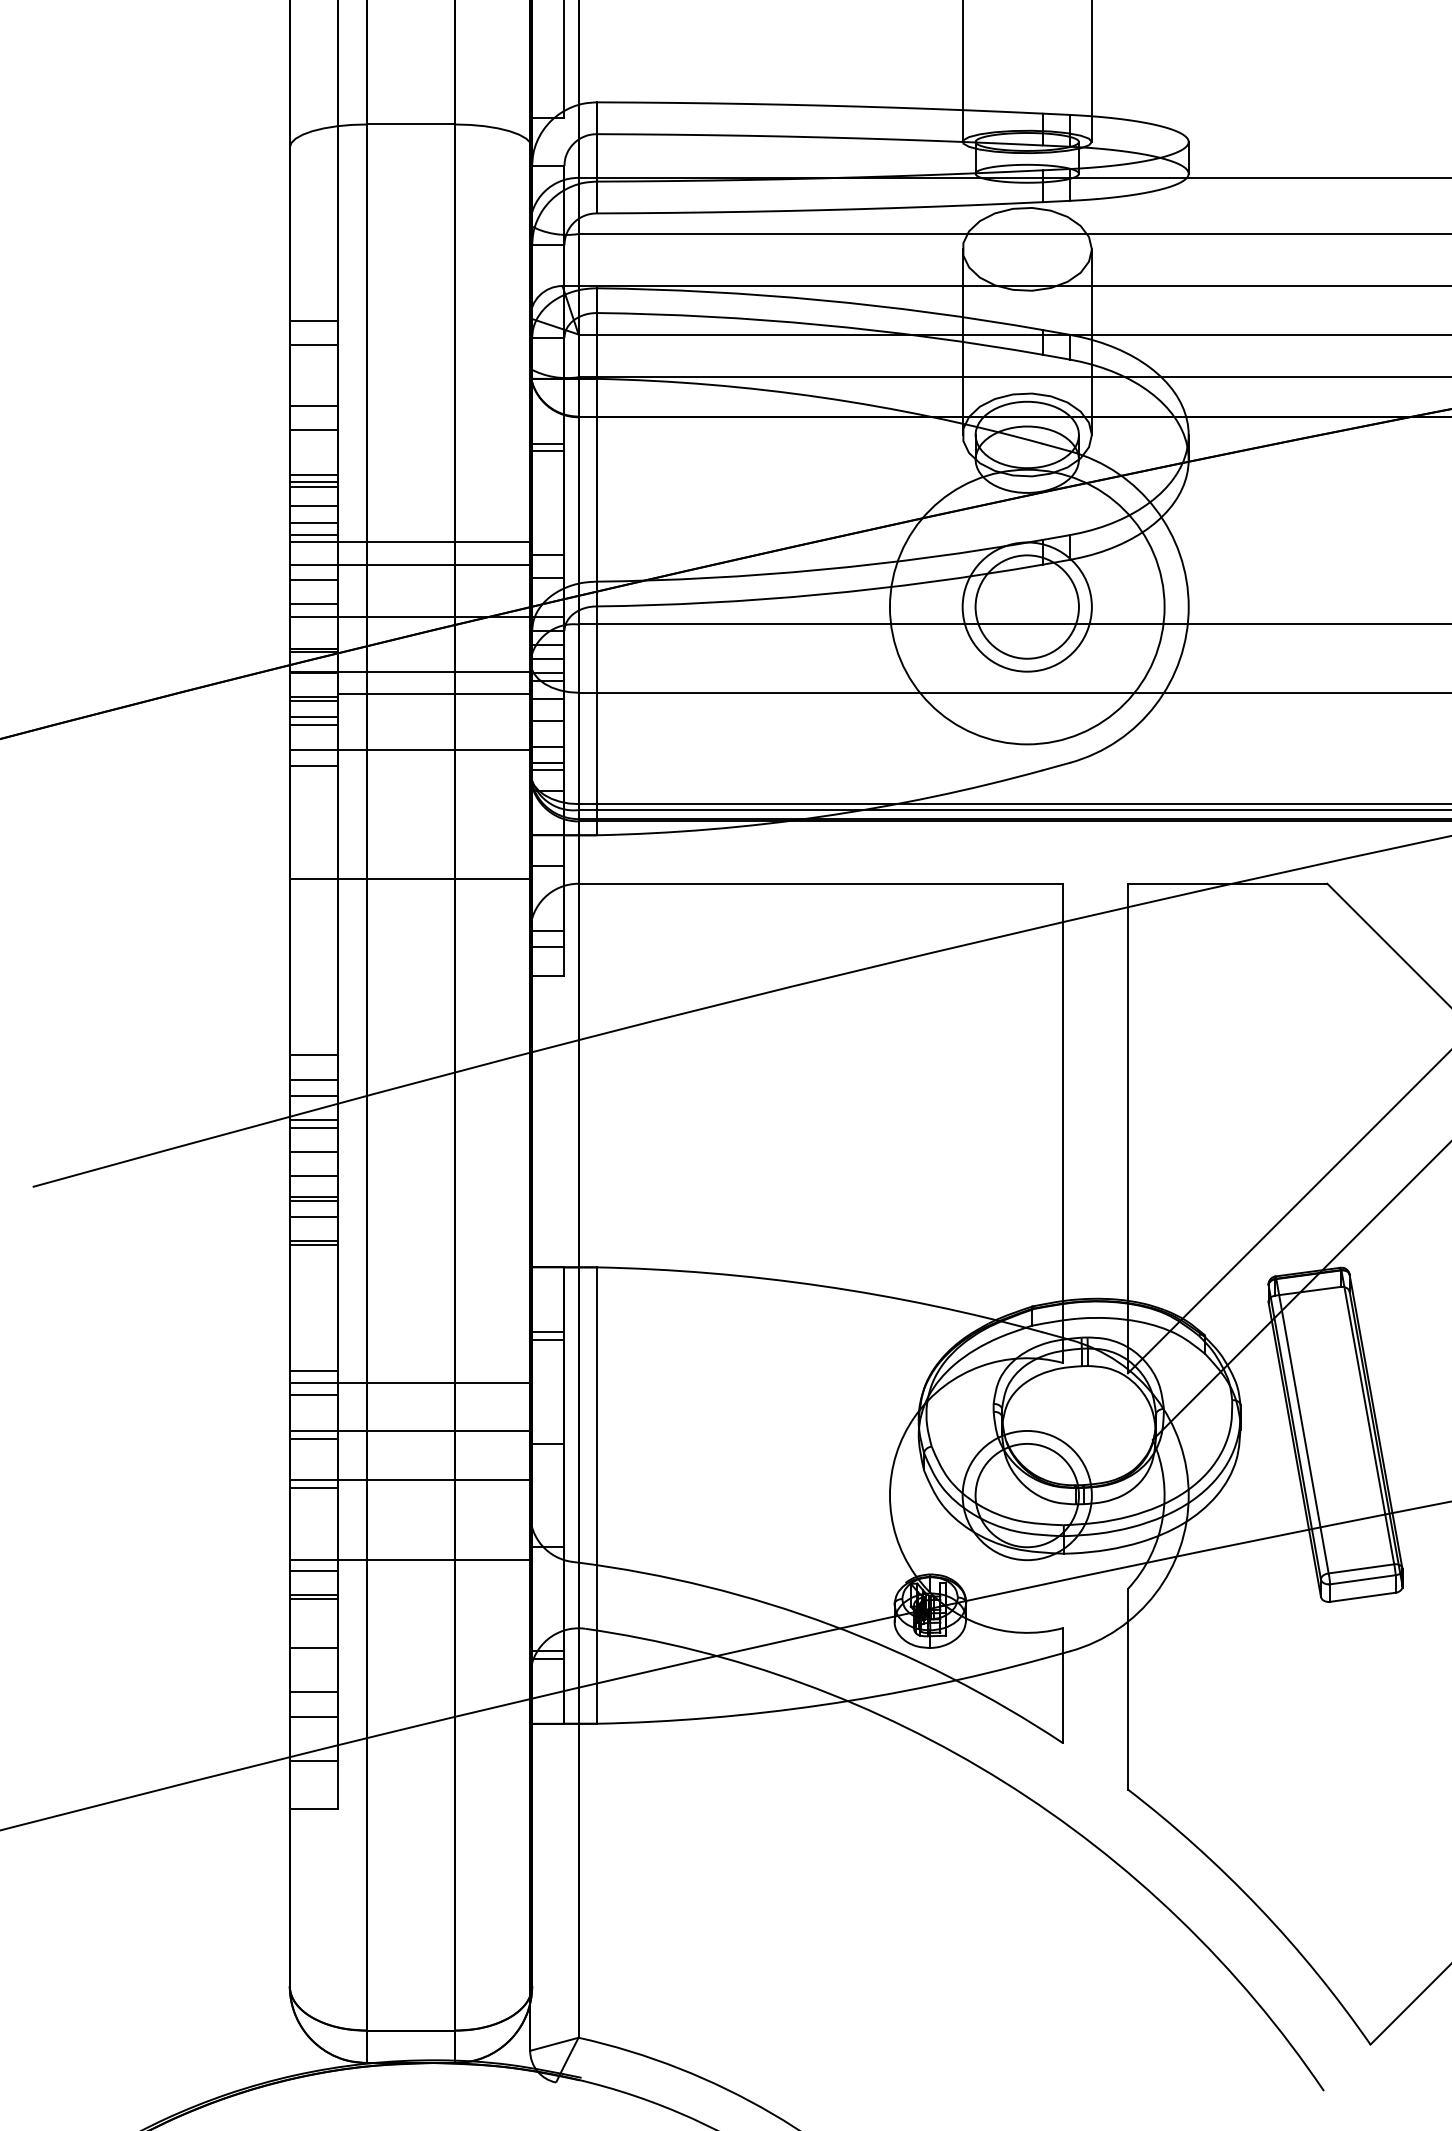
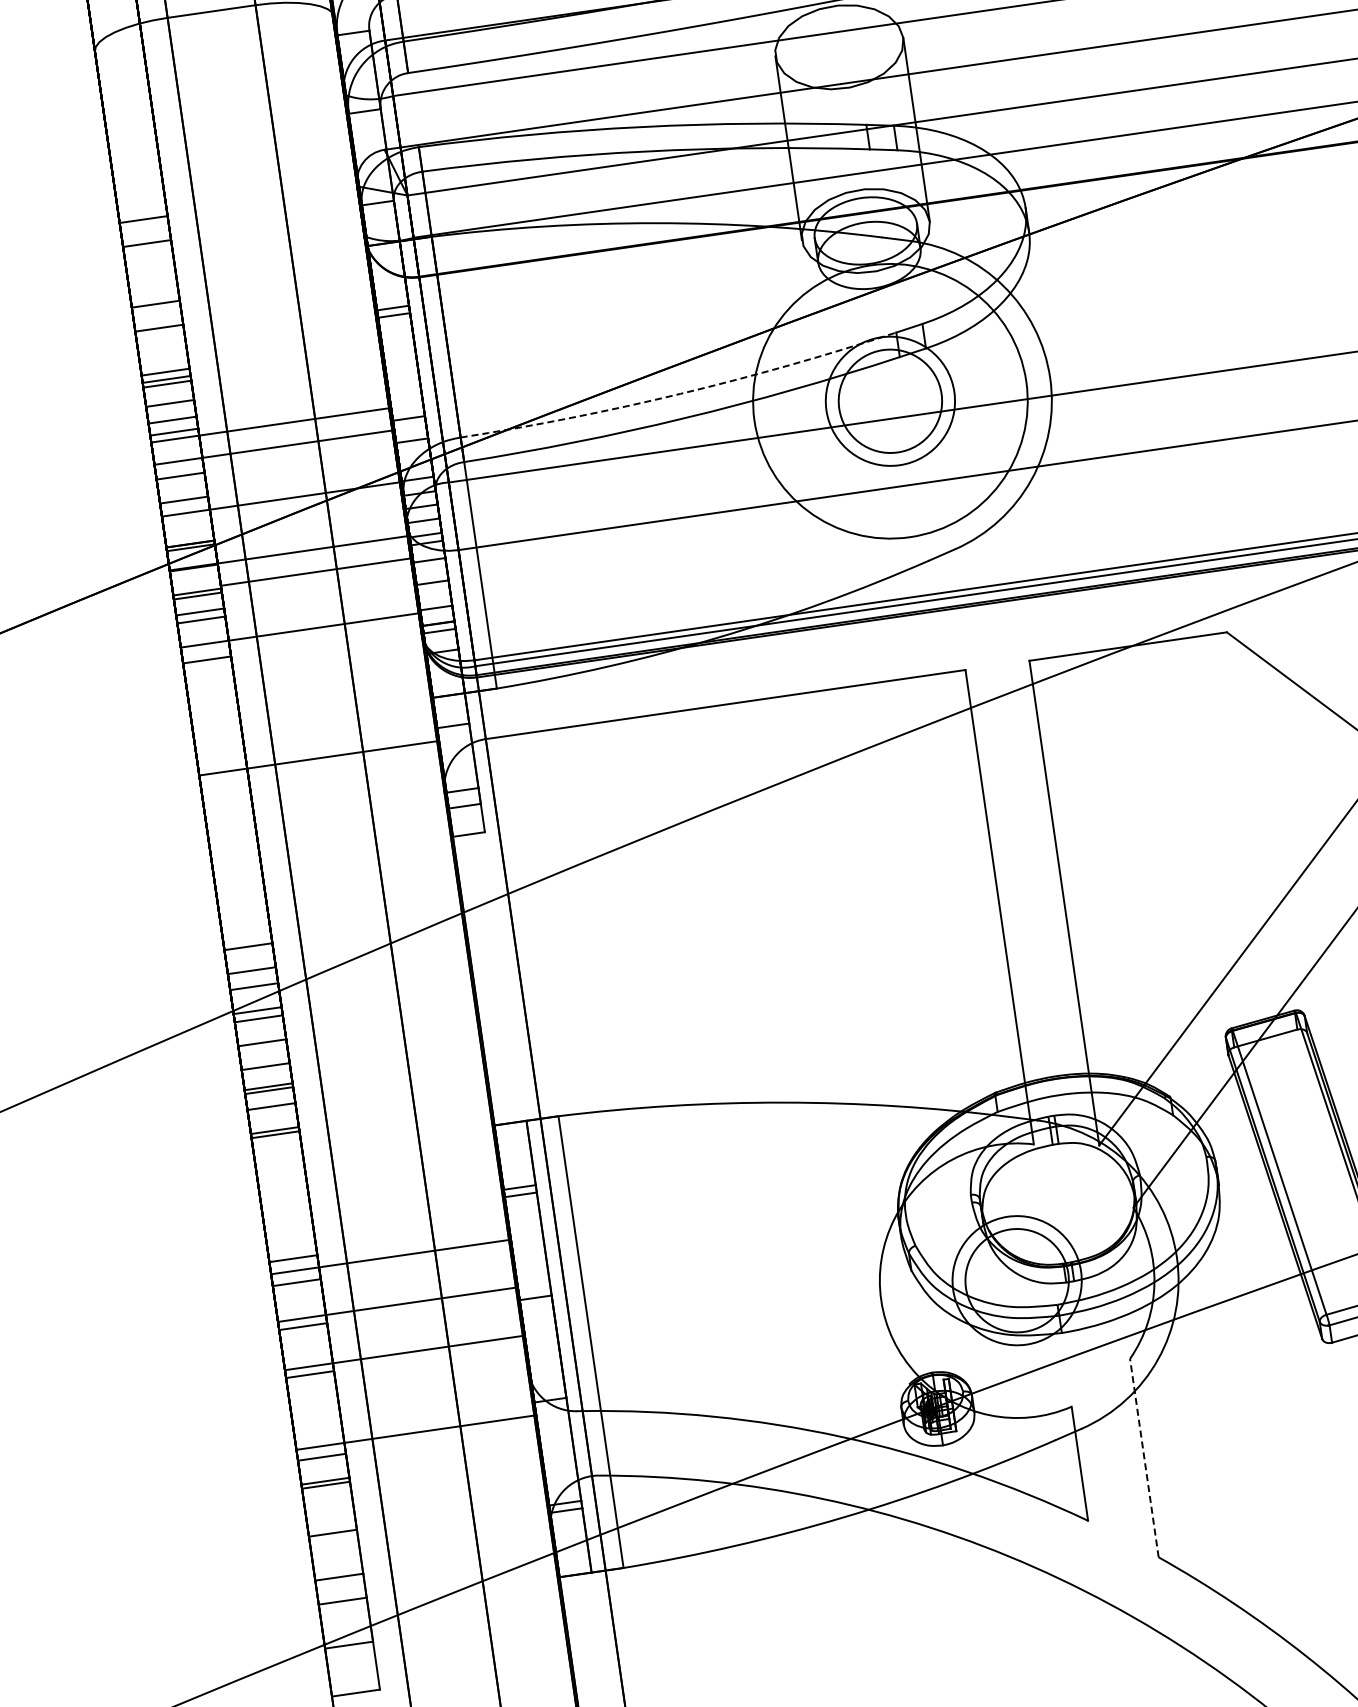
arc: (820, 569) -> (680, 393), solid -> dashed
line: (1127, 1688) -> (1143, 1457), solid -> dashed

